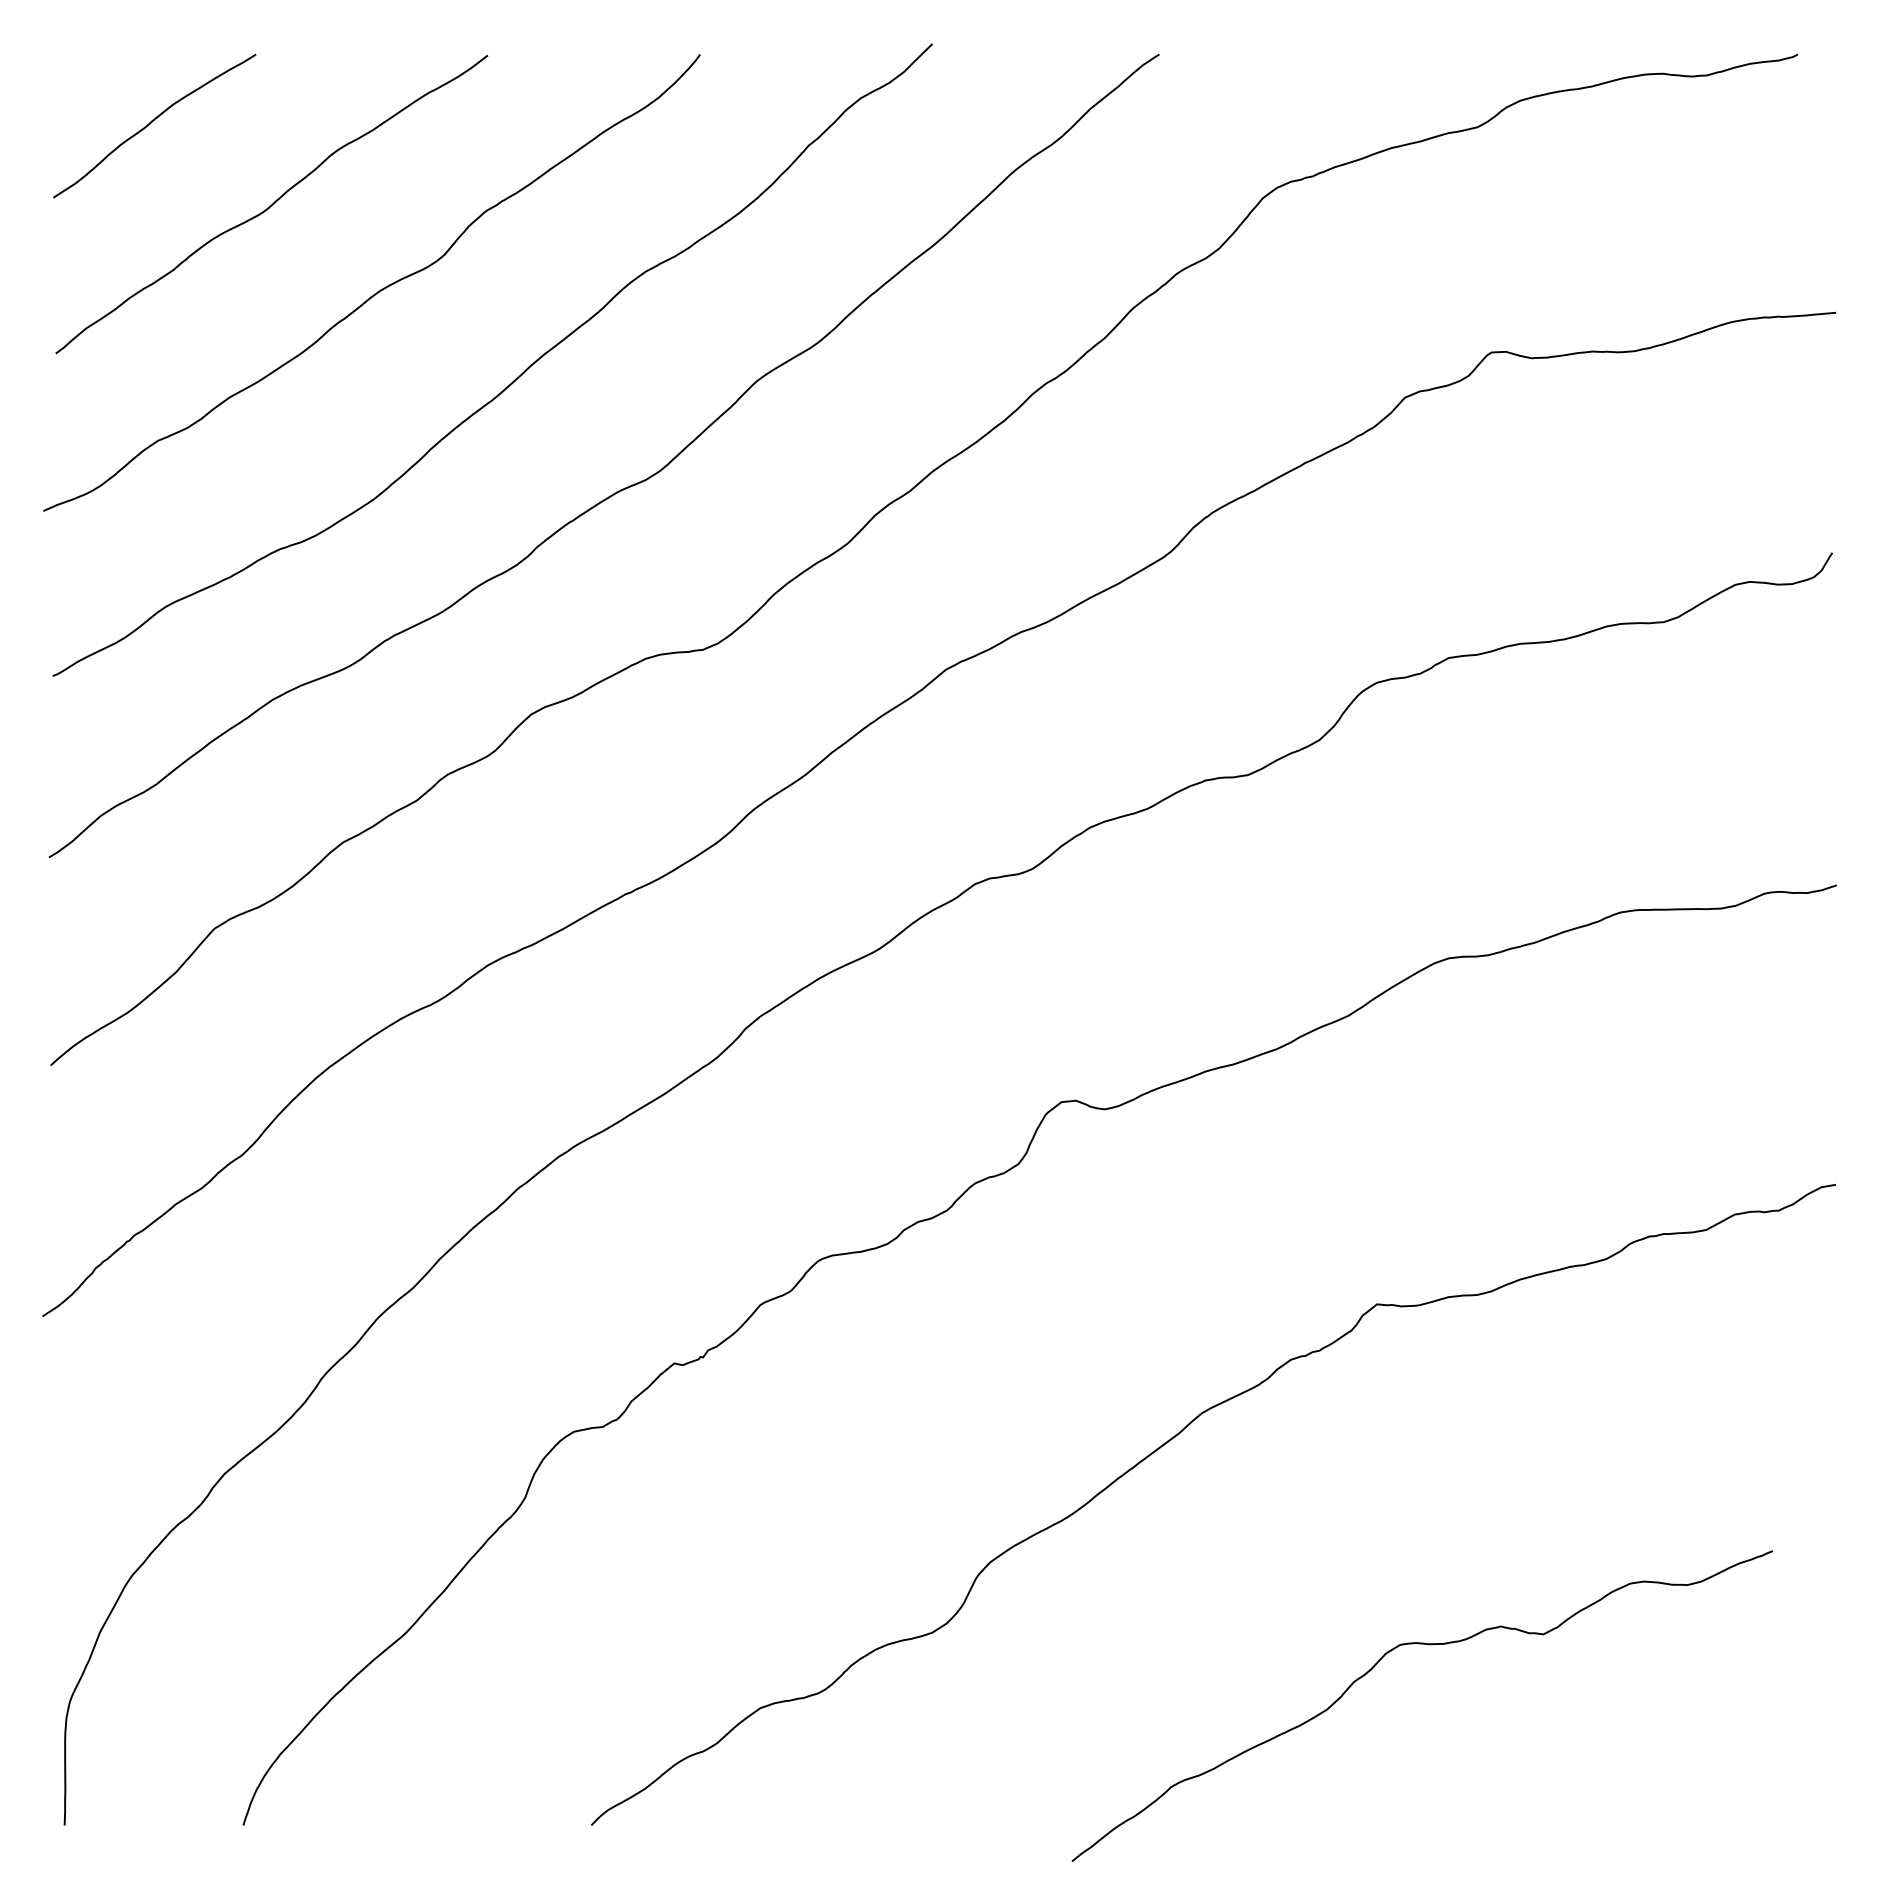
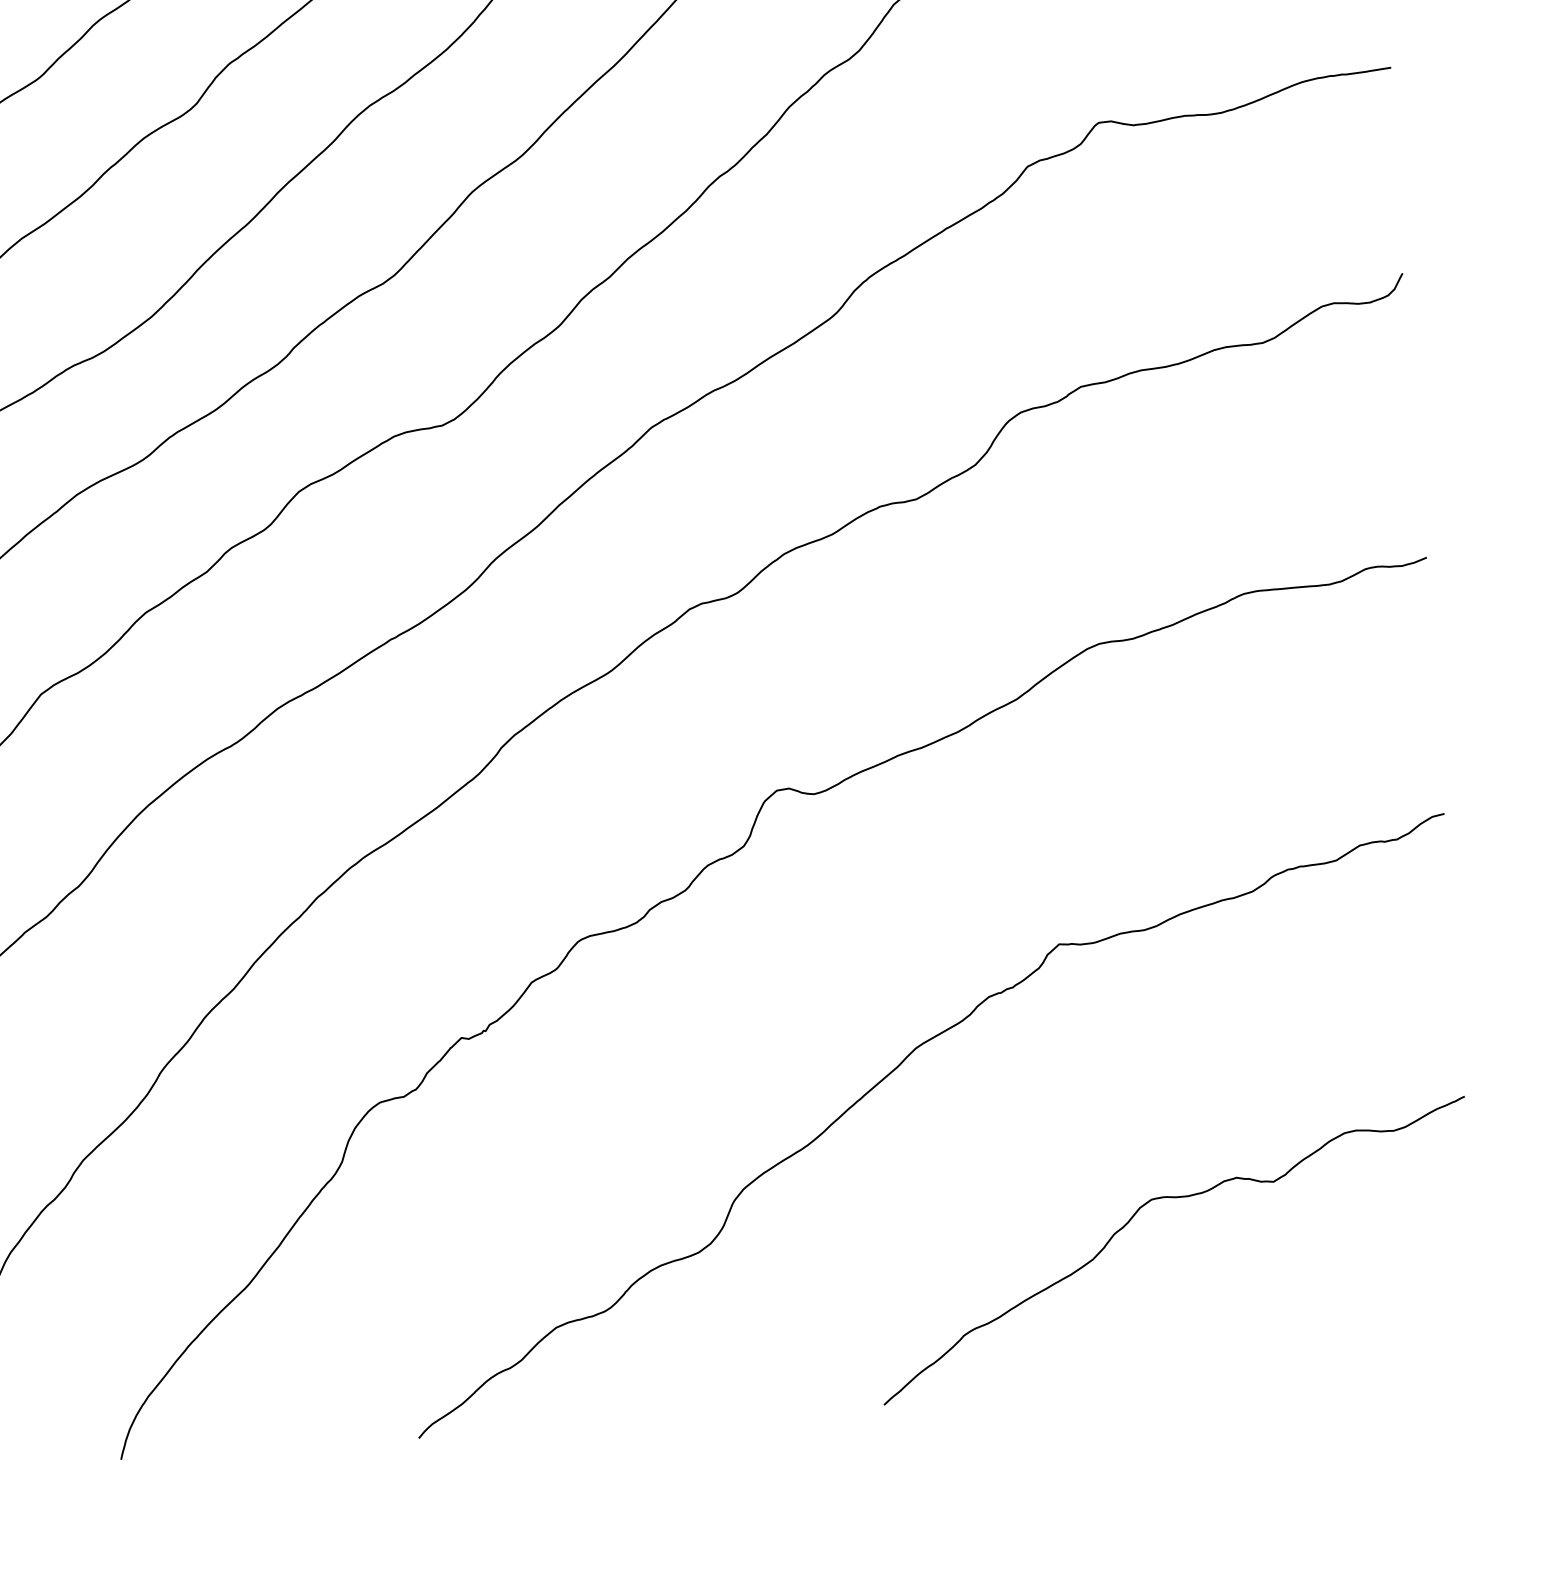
curve: (1377, 1664) -> (1133, 1217), moved

